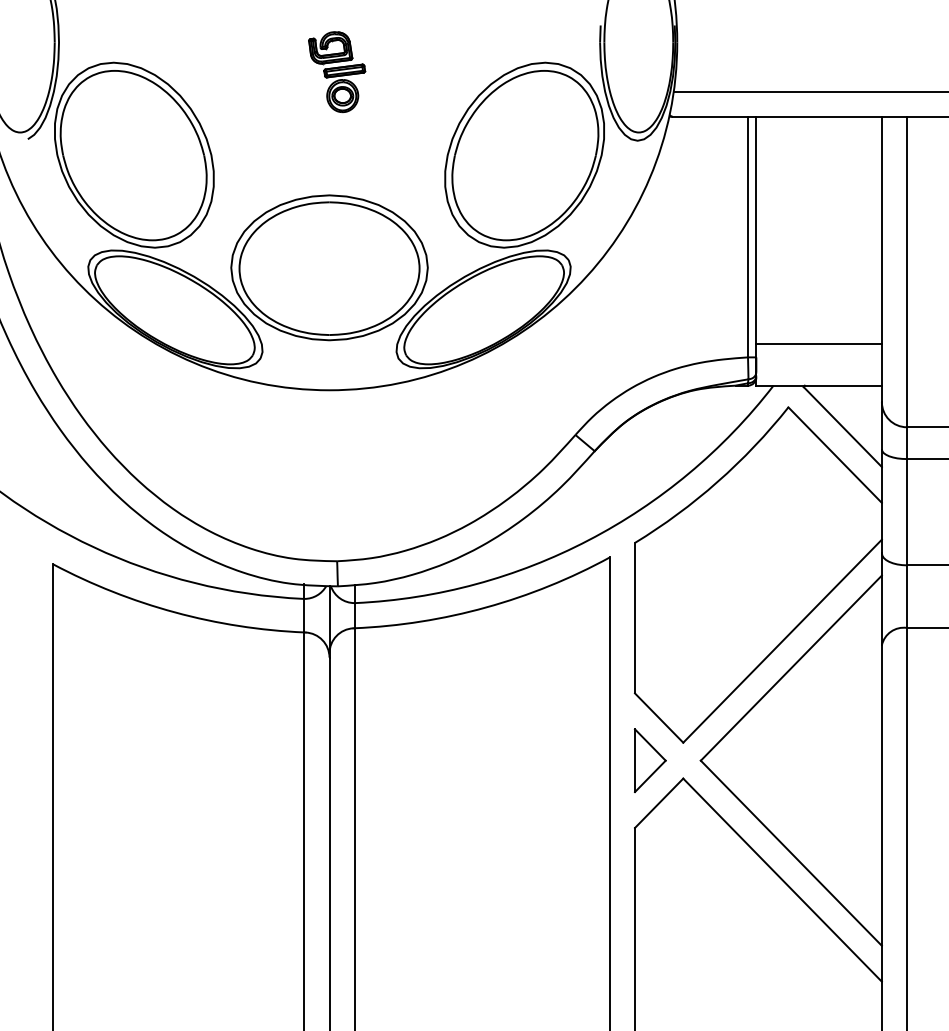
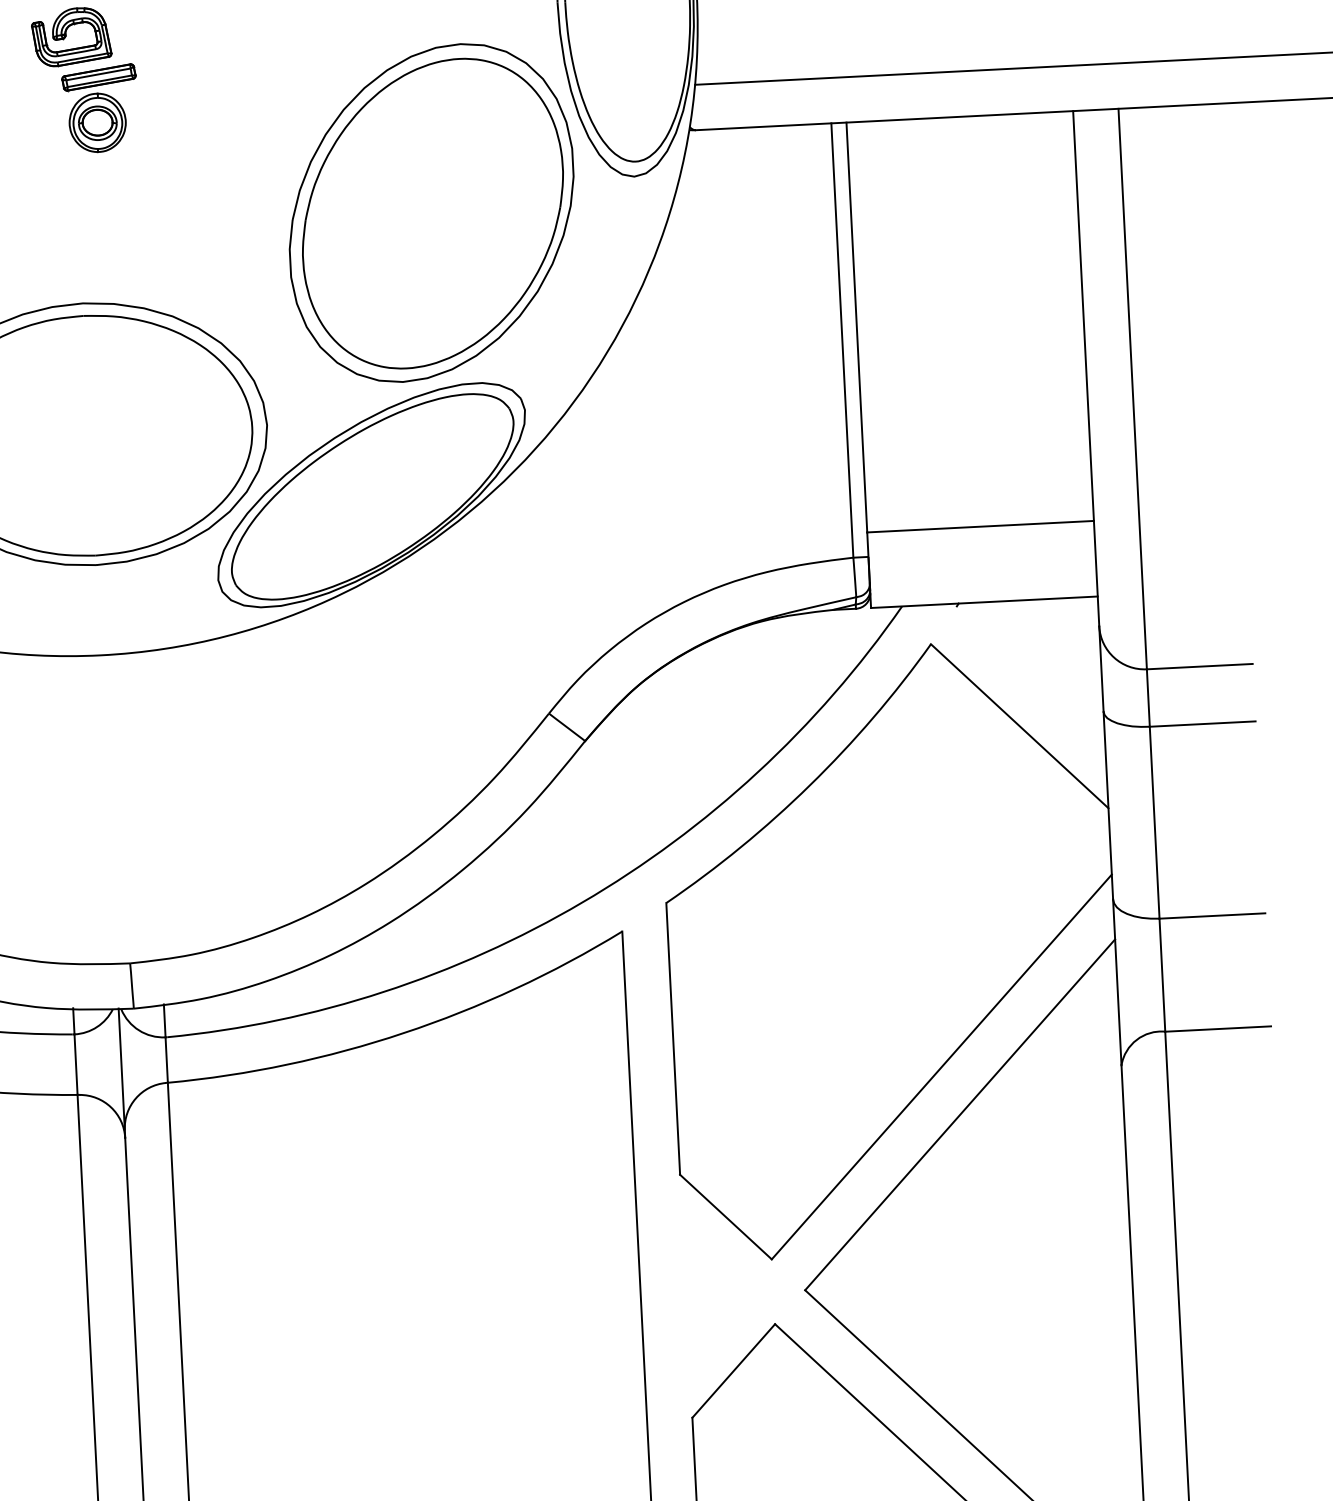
line: (842, 427) -> (1030, 675), removed
part: (649, 760) -> (712, 1294), removed

